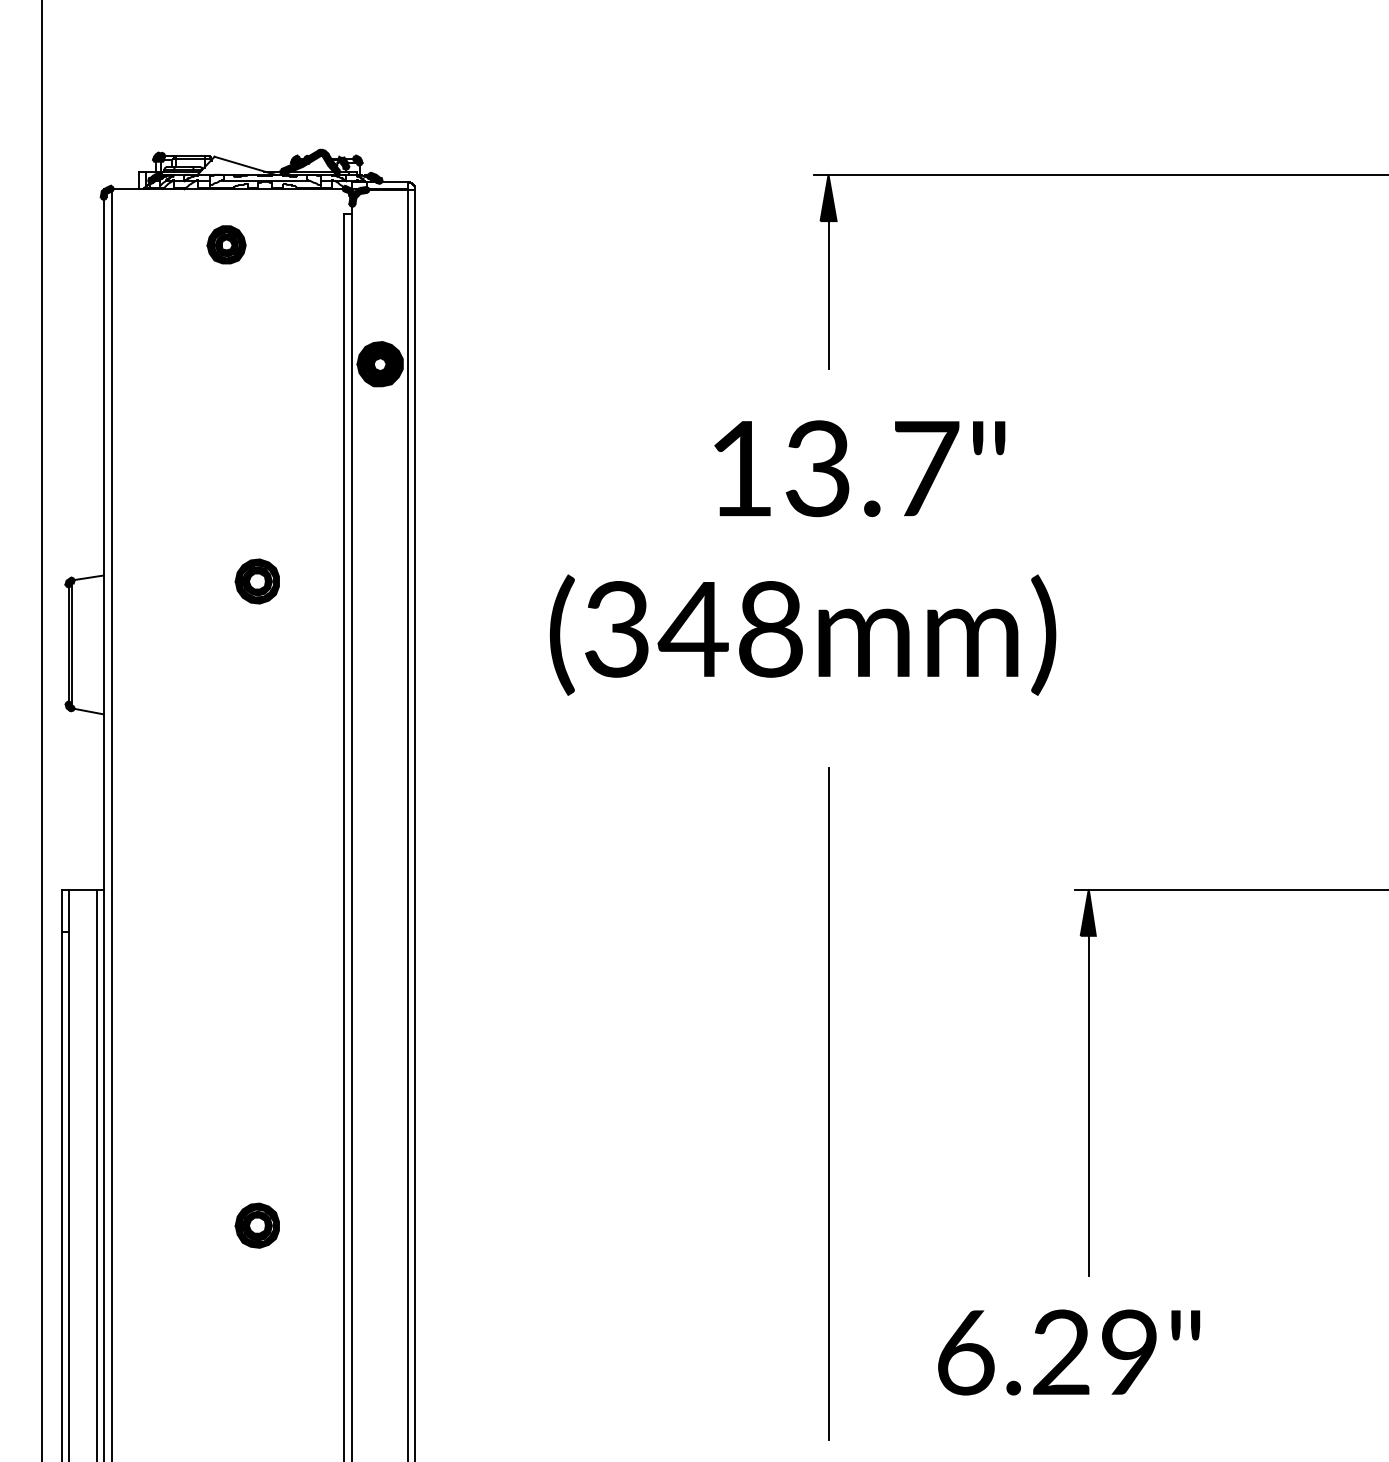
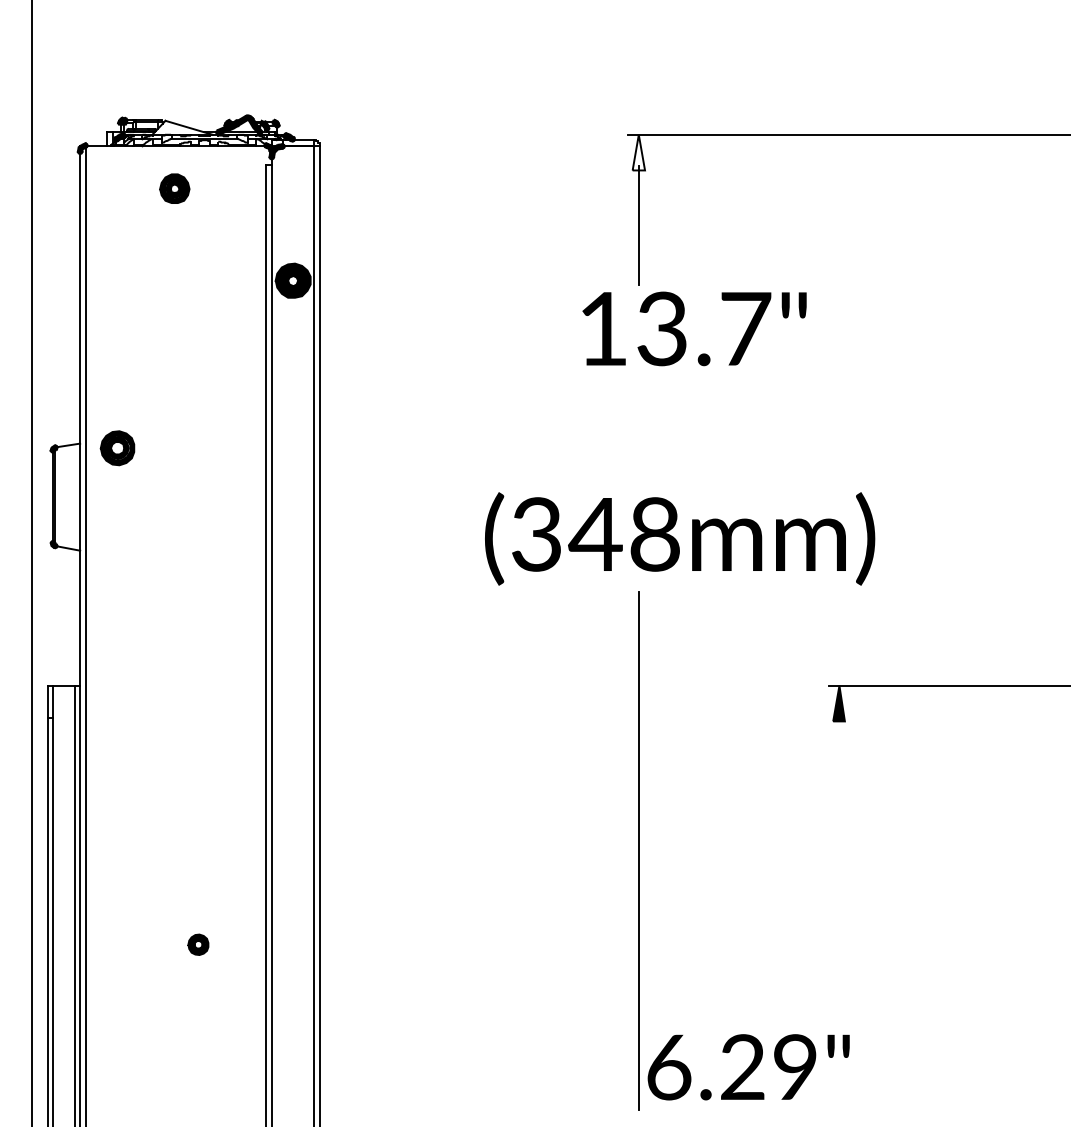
fill: (828, 197) -> (638, 152), removed
text: (859, 468) -> (694, 328), moved
part: (256, 581) -> (116, 448), moved
text: (803, 634) -> (680, 538), moved
line: (1088, 1105) -> (839, 852), removed
part: (256, 1225) -> (197, 944), size x0.6
text: (1069, 1352) -> (749, 1067), moved

